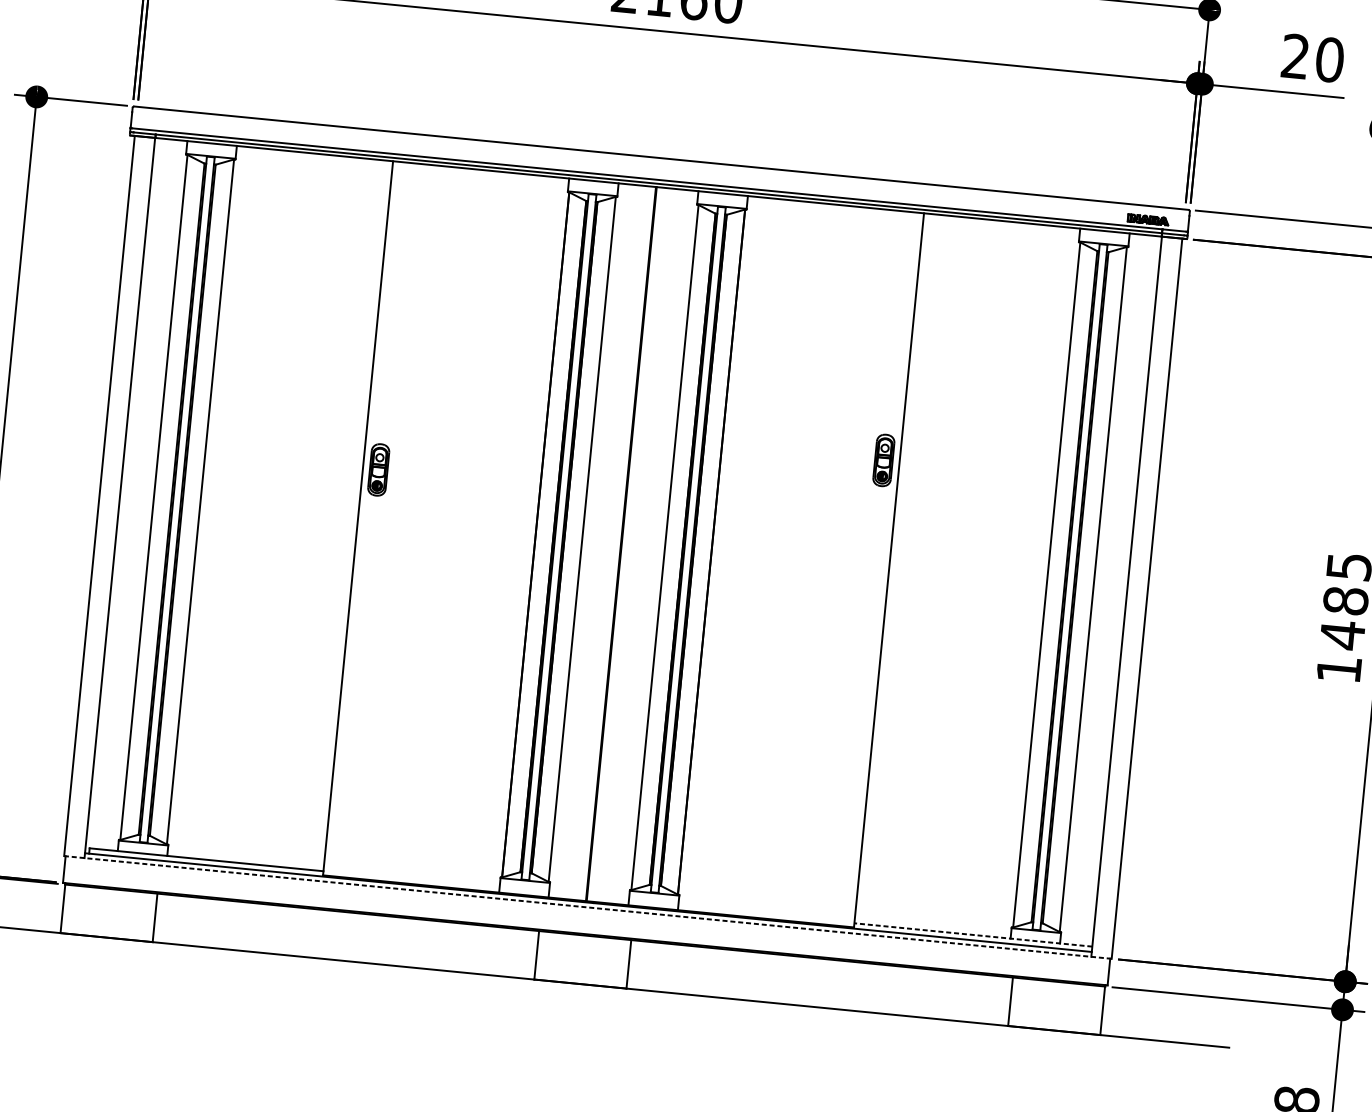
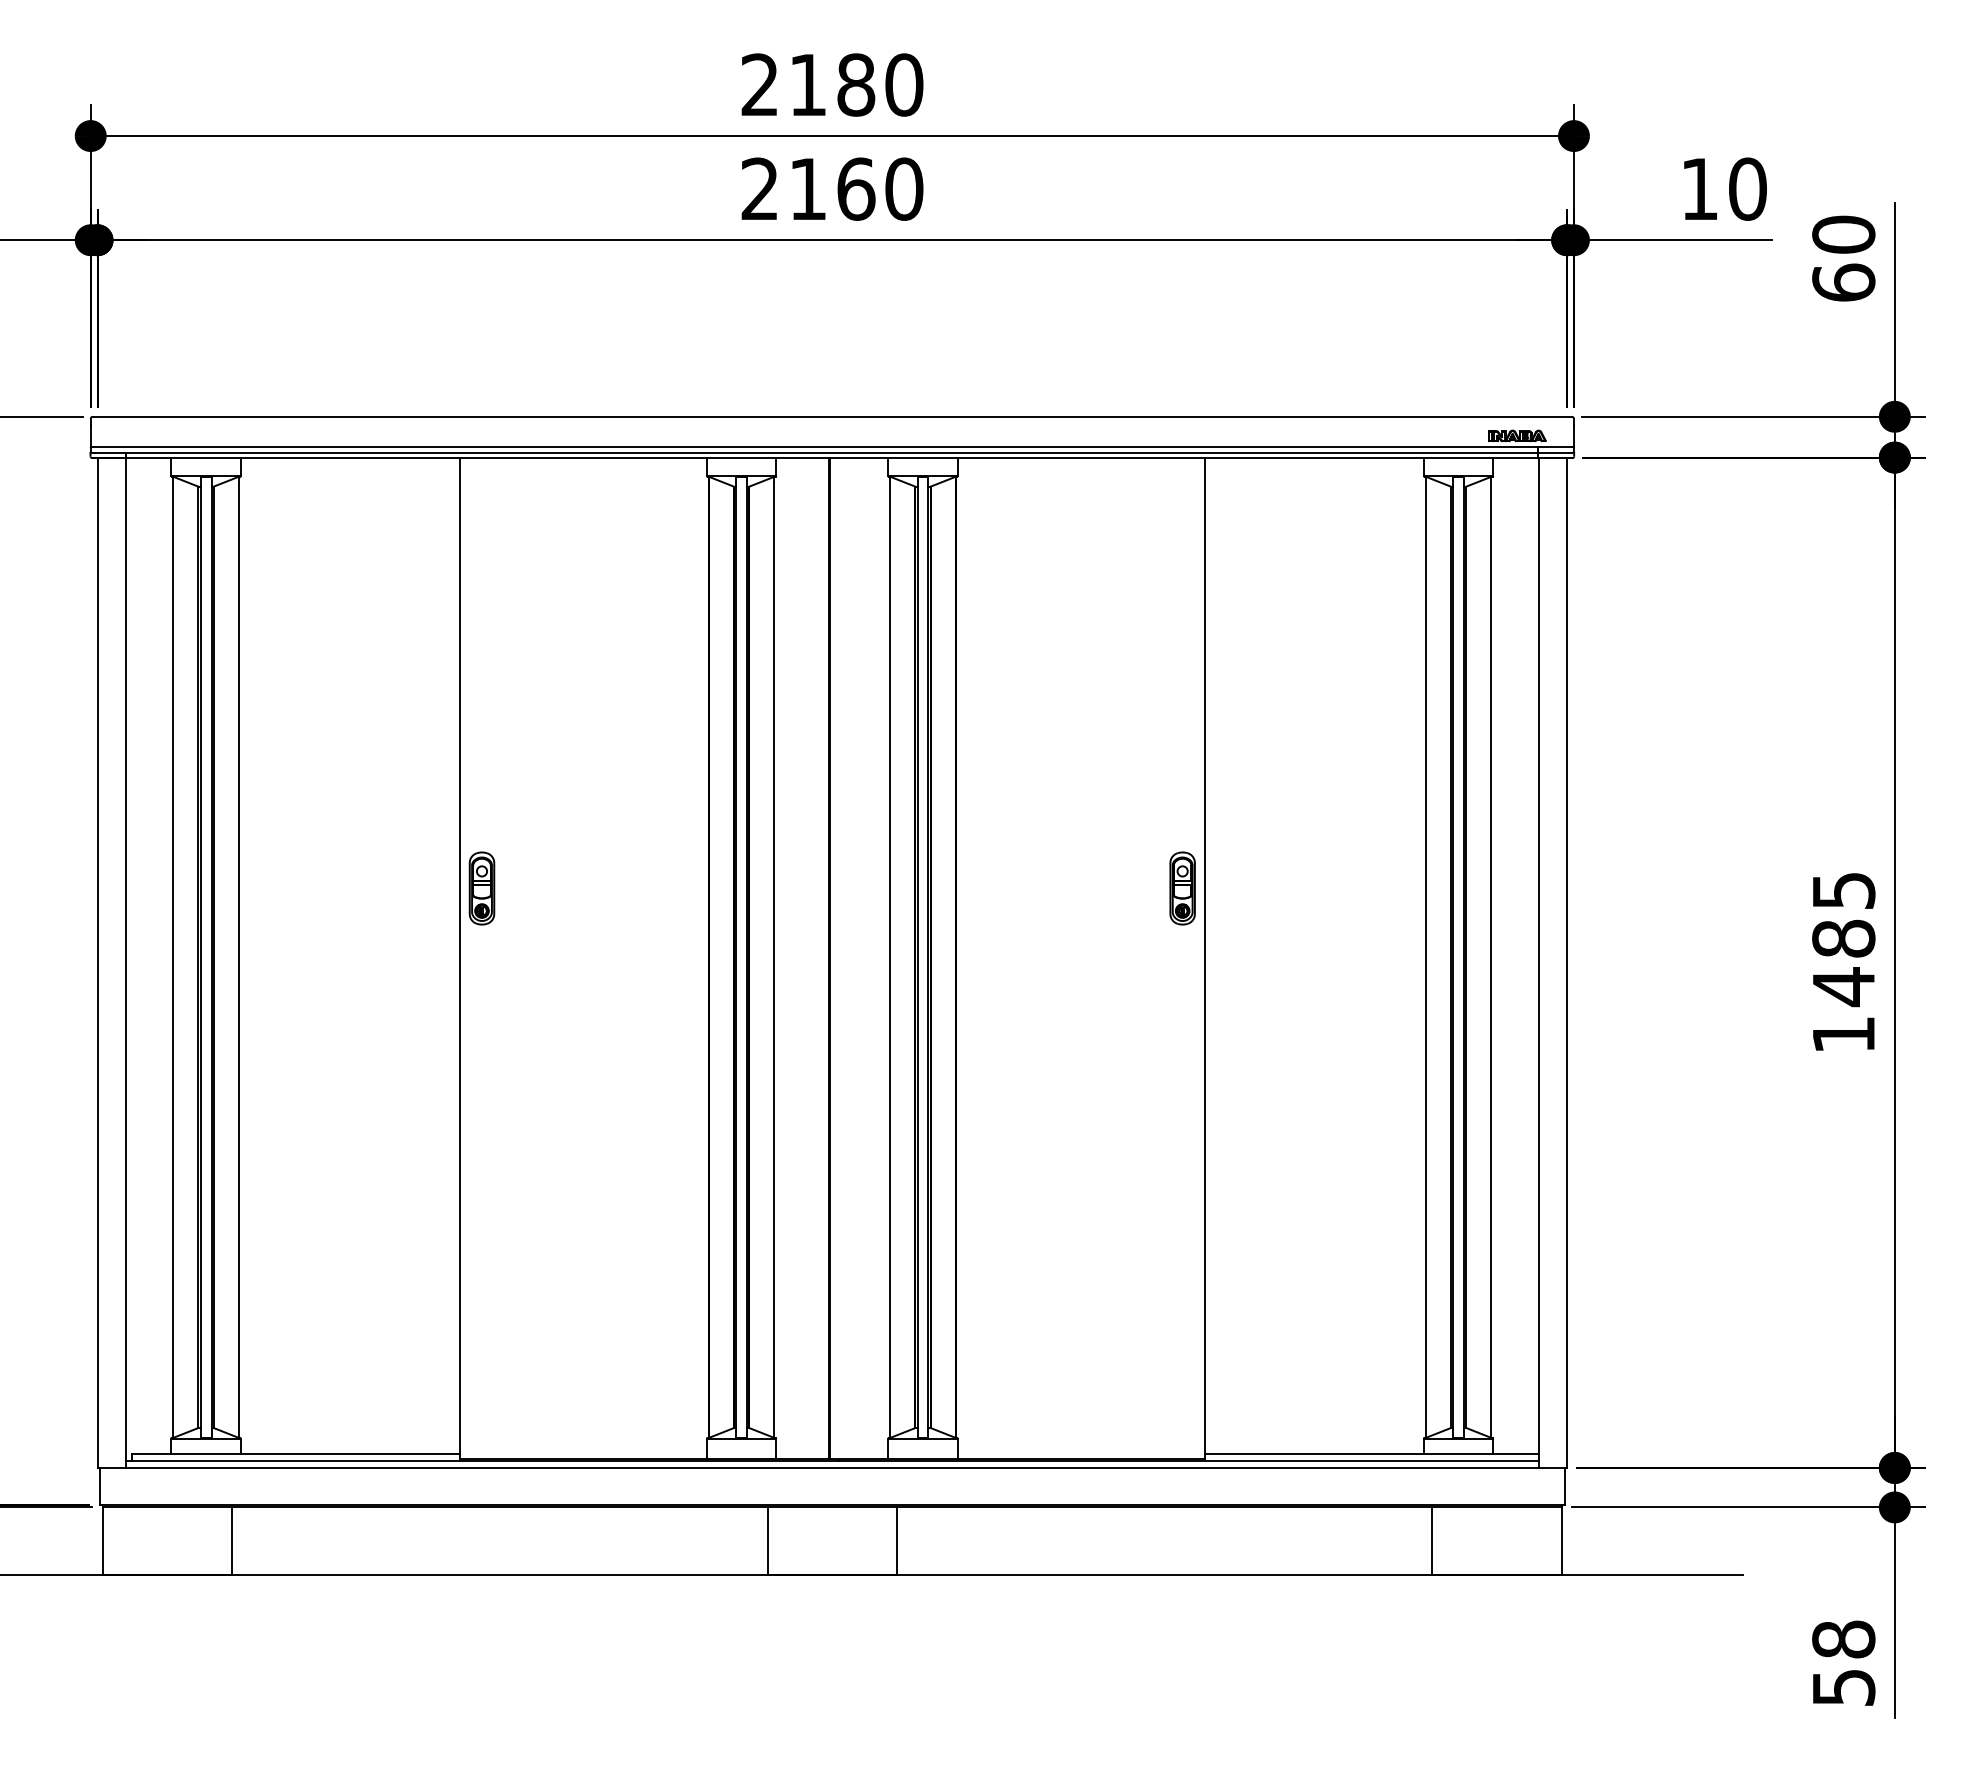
text: (1294, 56) -> (1698, 188), 20 -> 10
part: (883, 460) -> (1182, 888), moved
line: (588, 907) -> (832, 1467), dashed -> solid
line: (973, 934) -> (1371, 1453), dashed -> solid

